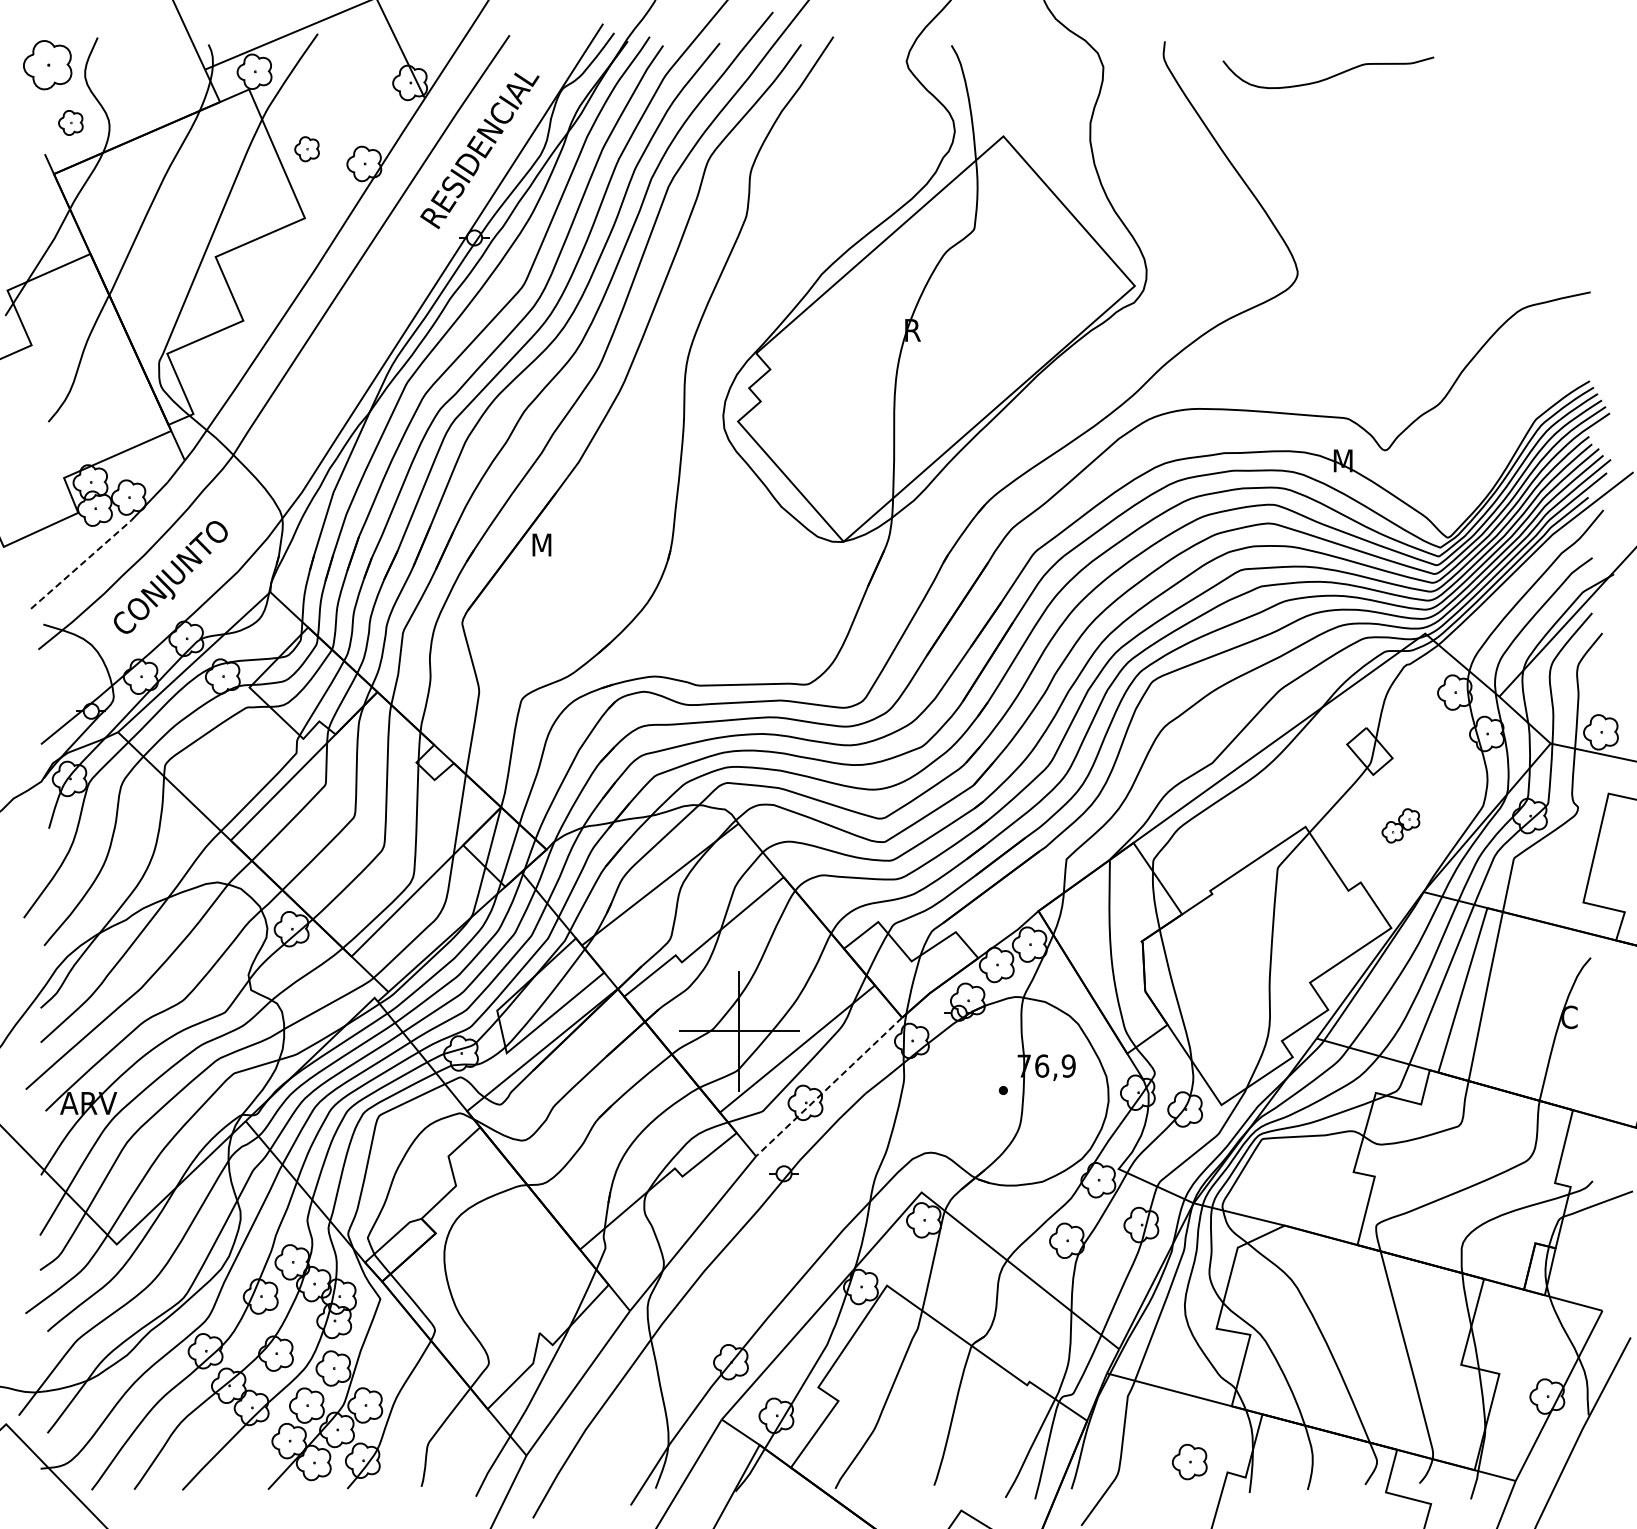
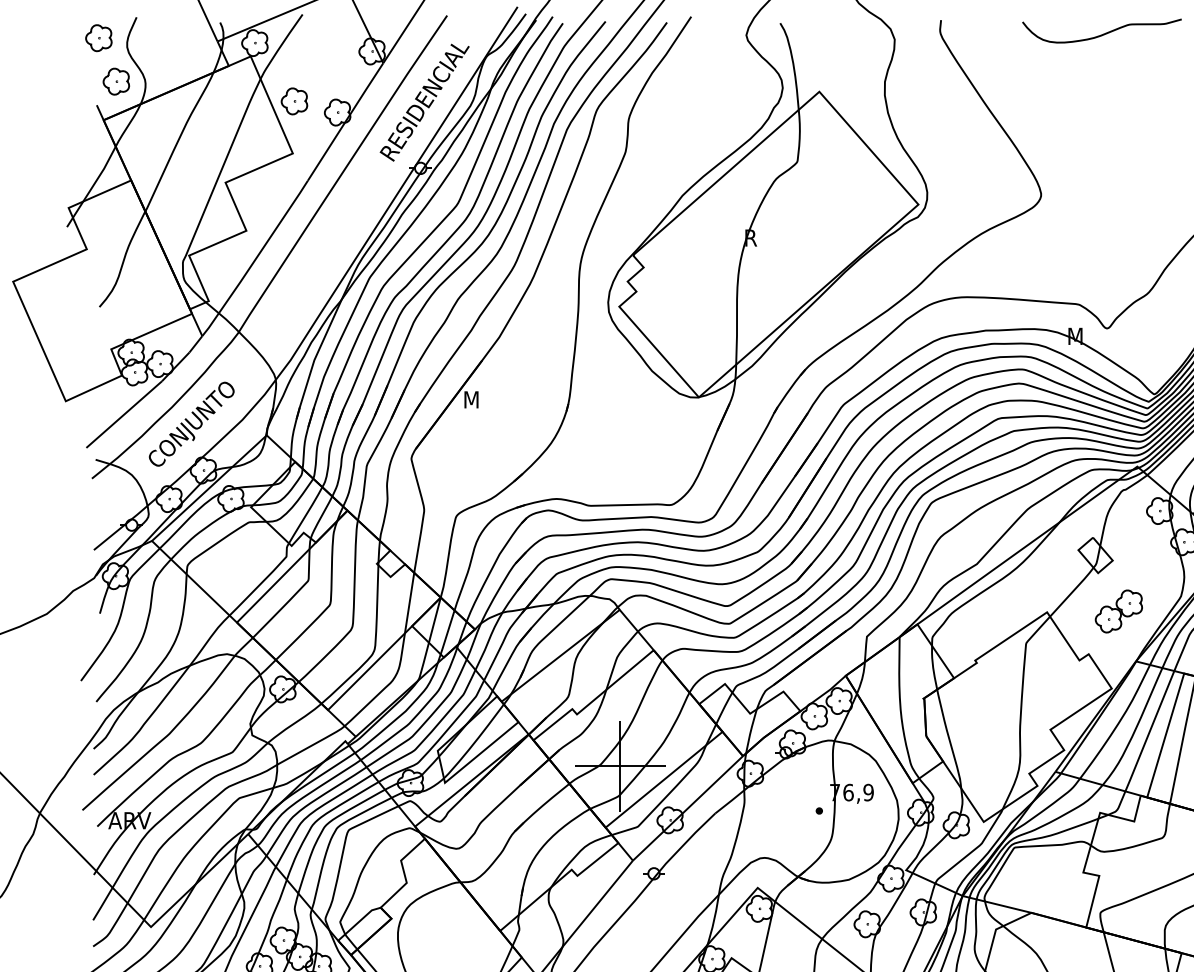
part: (47, 65) -> (98, 38), size x0.71
curve: (1330, 76) -> (1103, 33), moved
part: (70, 122) -> (116, 81), size x1.43
part: (306, 149) -> (294, 101), size x1.43
line: (81, 564) -> (124, 414), dashed -> solid
part: (1400, 825) -> (1118, 611), size x1.67
line: (828, 1087) -> (687, 808), dashed -> solid

